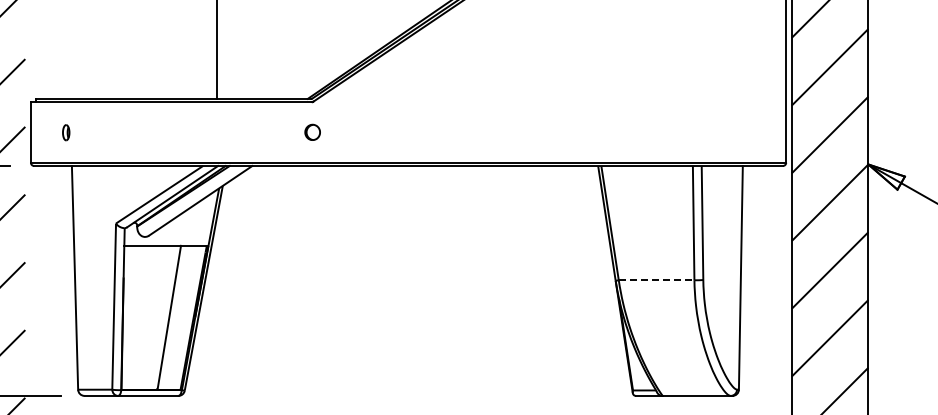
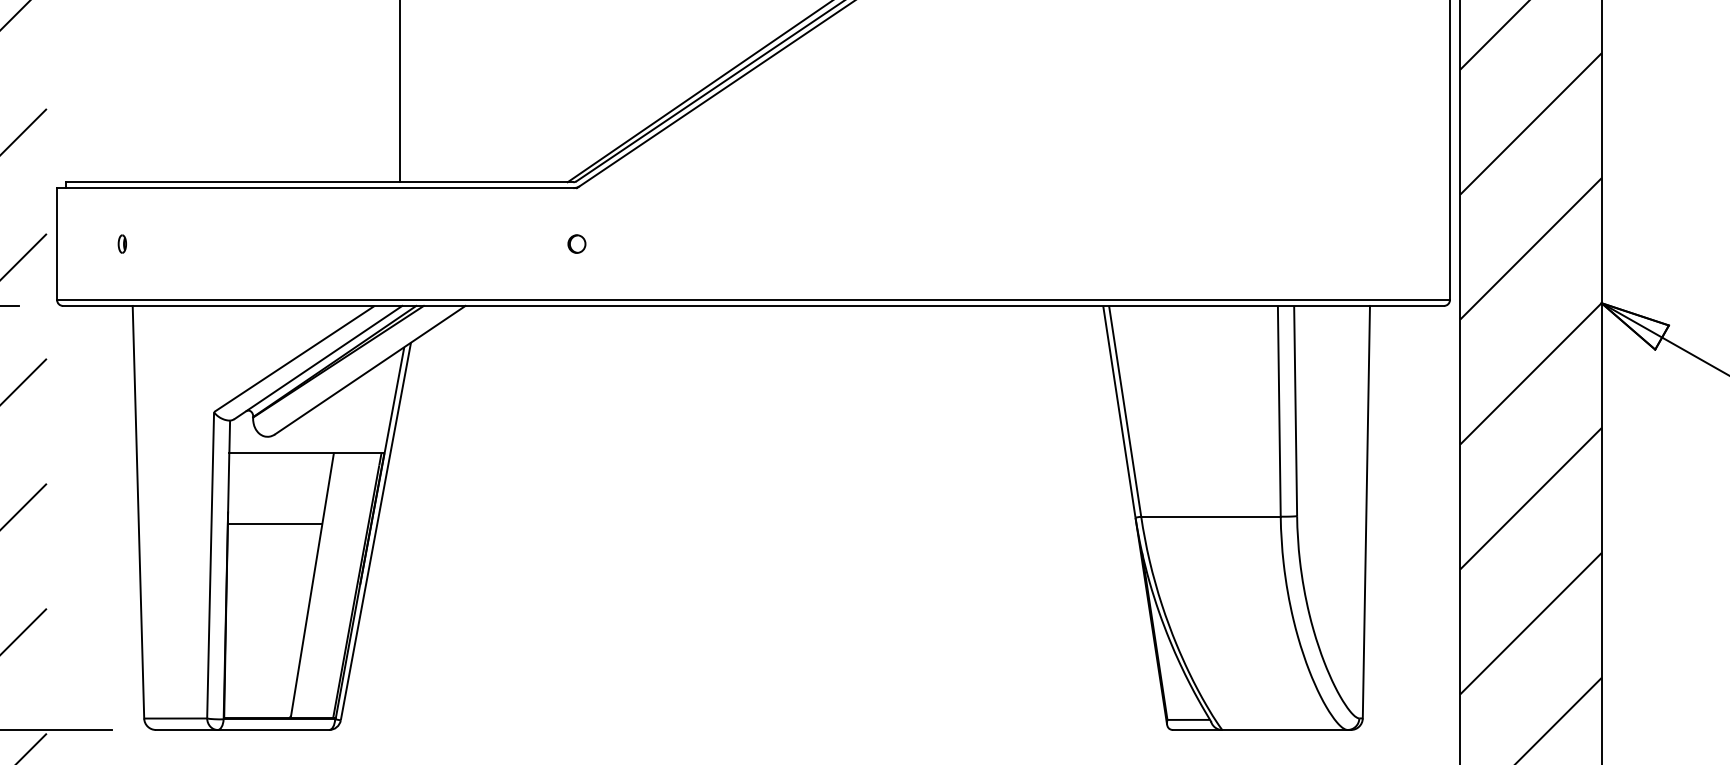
part: (66, 131) -> (122, 242), size x0.62
part: (312, 132) -> (576, 244), size x0.62
line: (656, 280) -> (1210, 517), dashed -> solid
line: (148, 284) -> (273, 524), added

